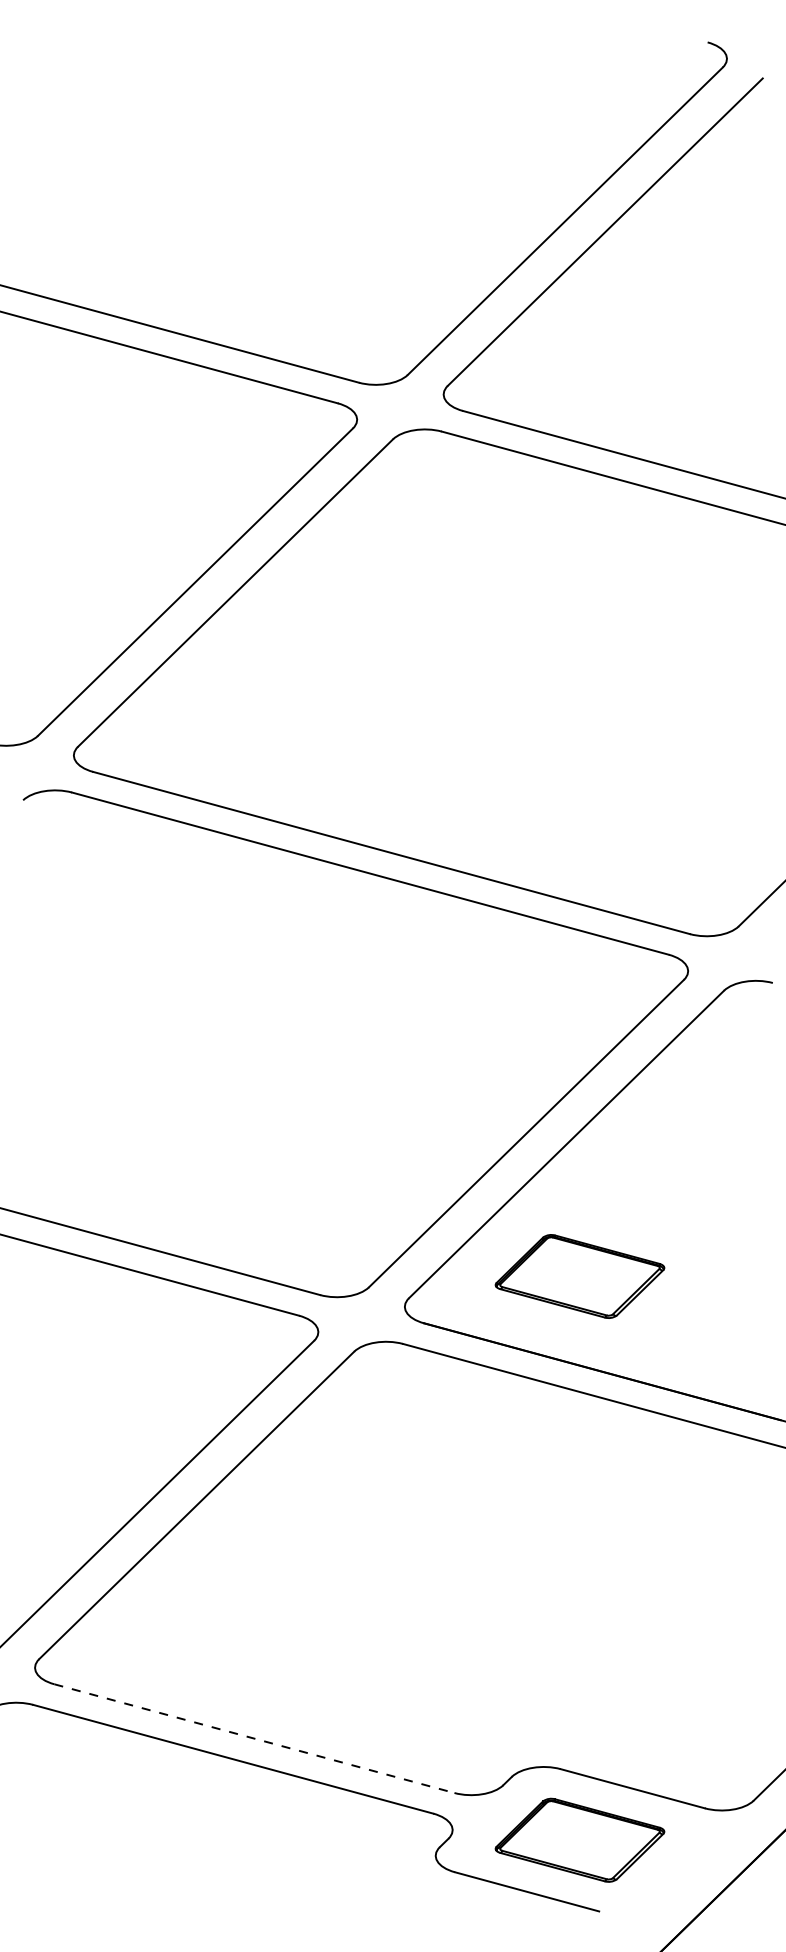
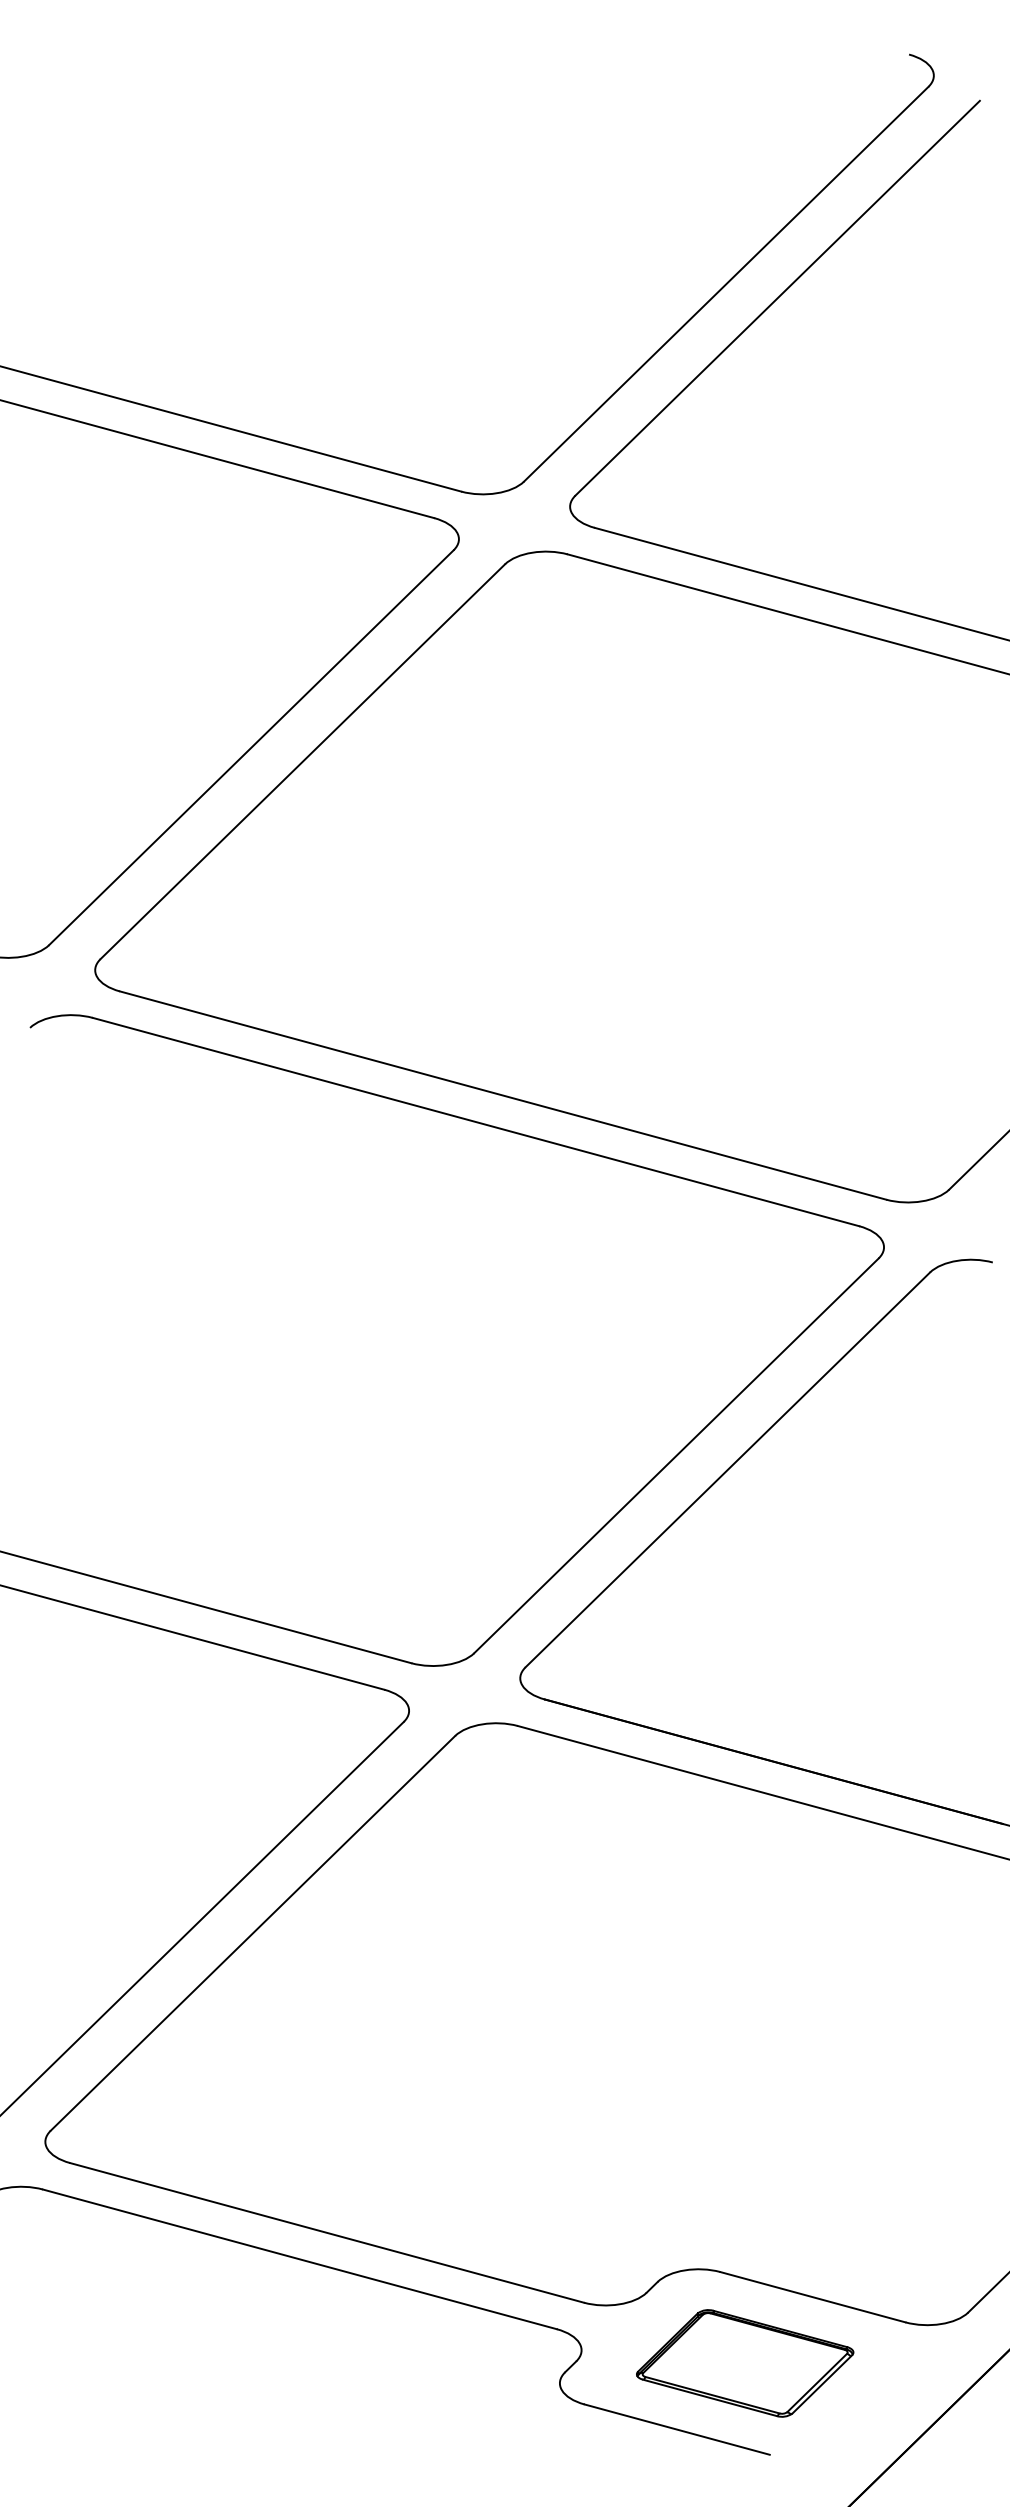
part: (580, 1276) -> (745, 1639), removed
line: (254, 1739) -> (327, 2233), dashed -> solid

